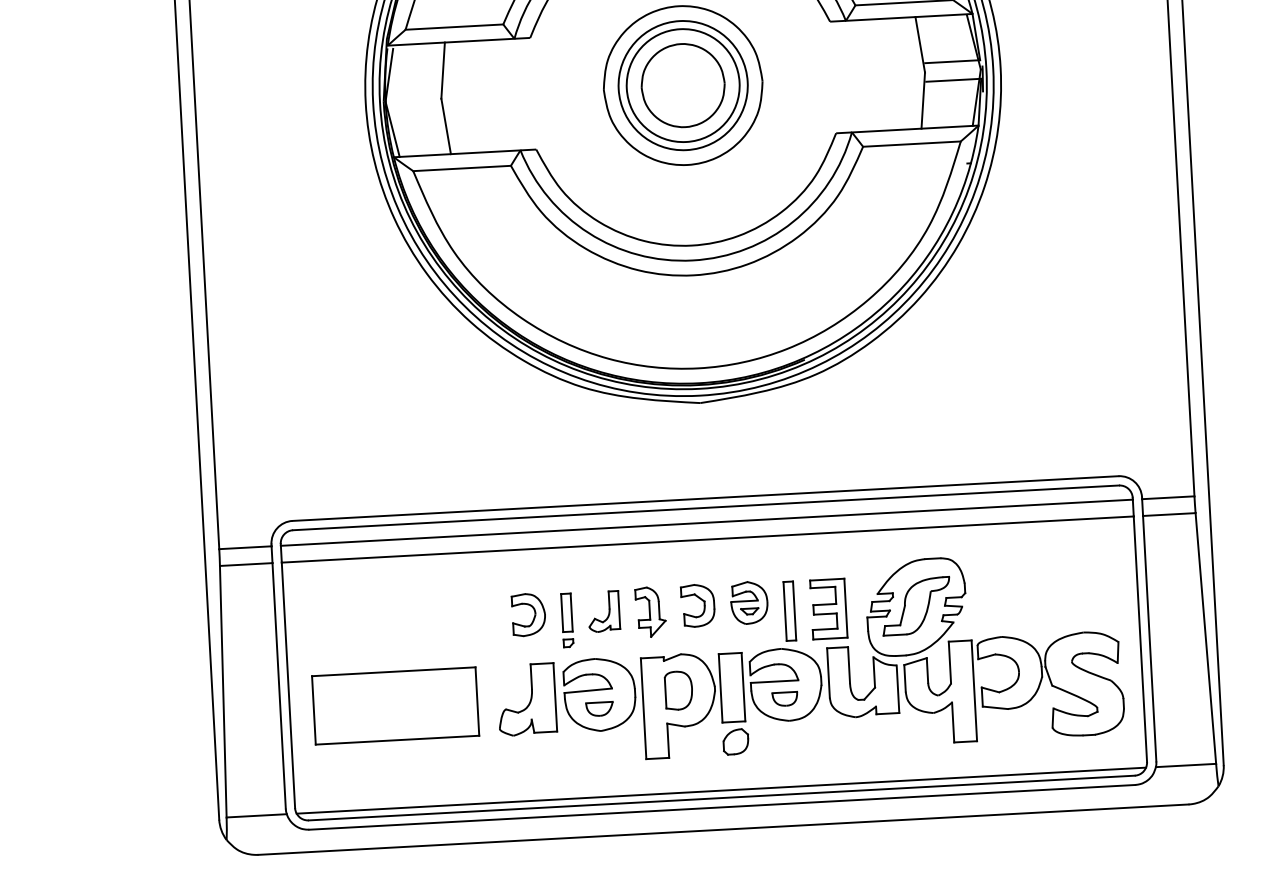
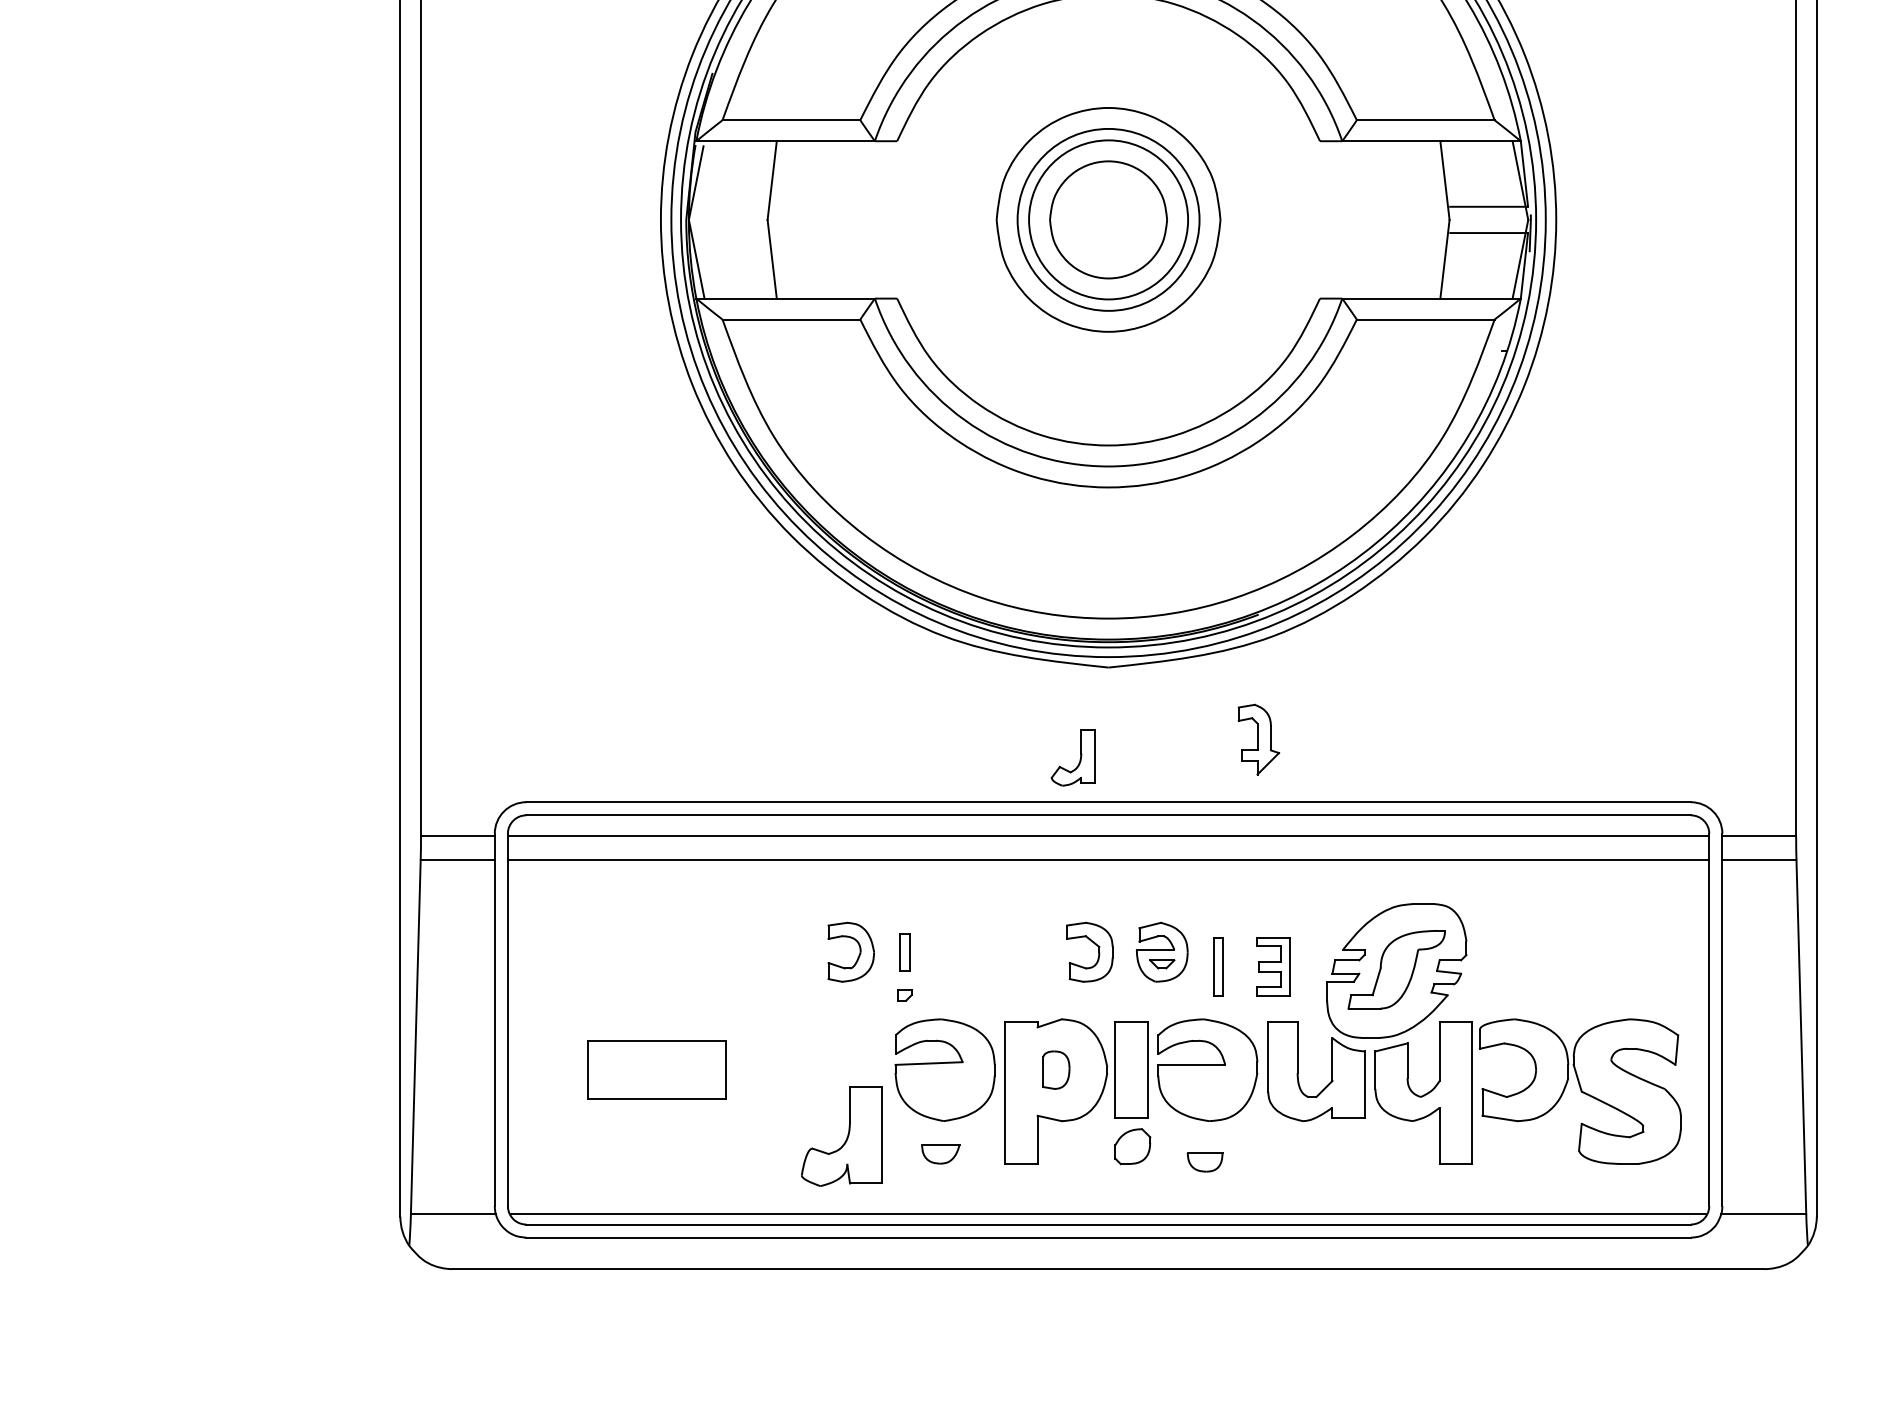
part: (828, 609) -> (1273, 967), size x0.7
part: (650, 611) -> (1258, 739), moved
part: (789, 611) -> (1218, 967), size x0.7
part: (566, 612) -> (904, 952), size x0.7
part: (608, 612) -> (1079, 759), moved
part: (678, 690) -> (1056, 1069), size x0.7
part: (526, 699) -> (841, 1136), moved
part: (784, 699) -> (1204, 1162), moved
part: (395, 705) -> (656, 1069), size x0.6
part: (599, 709) -> (940, 1154), moved

